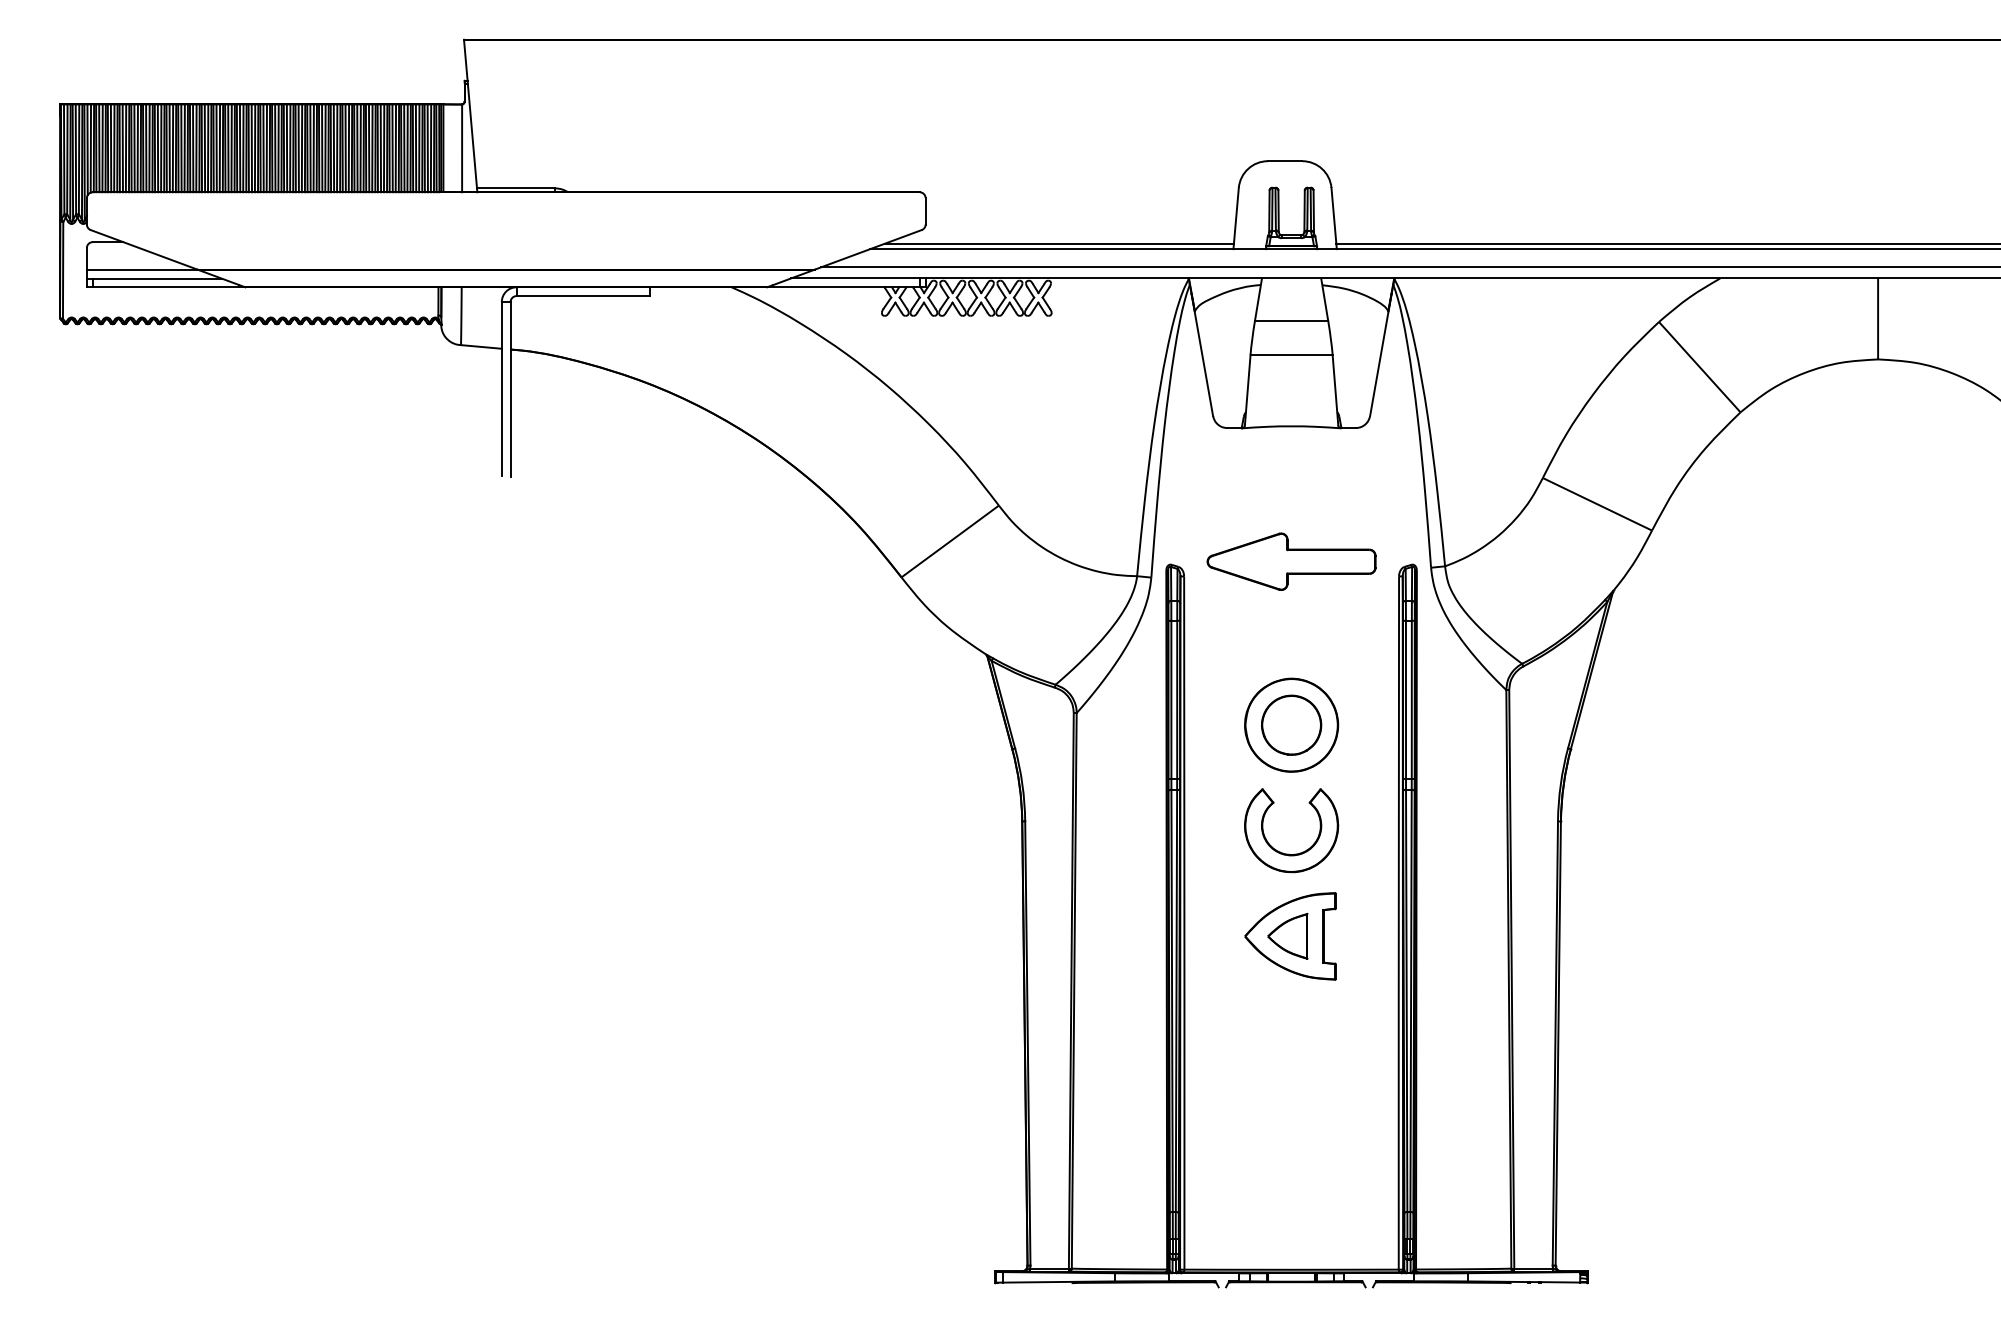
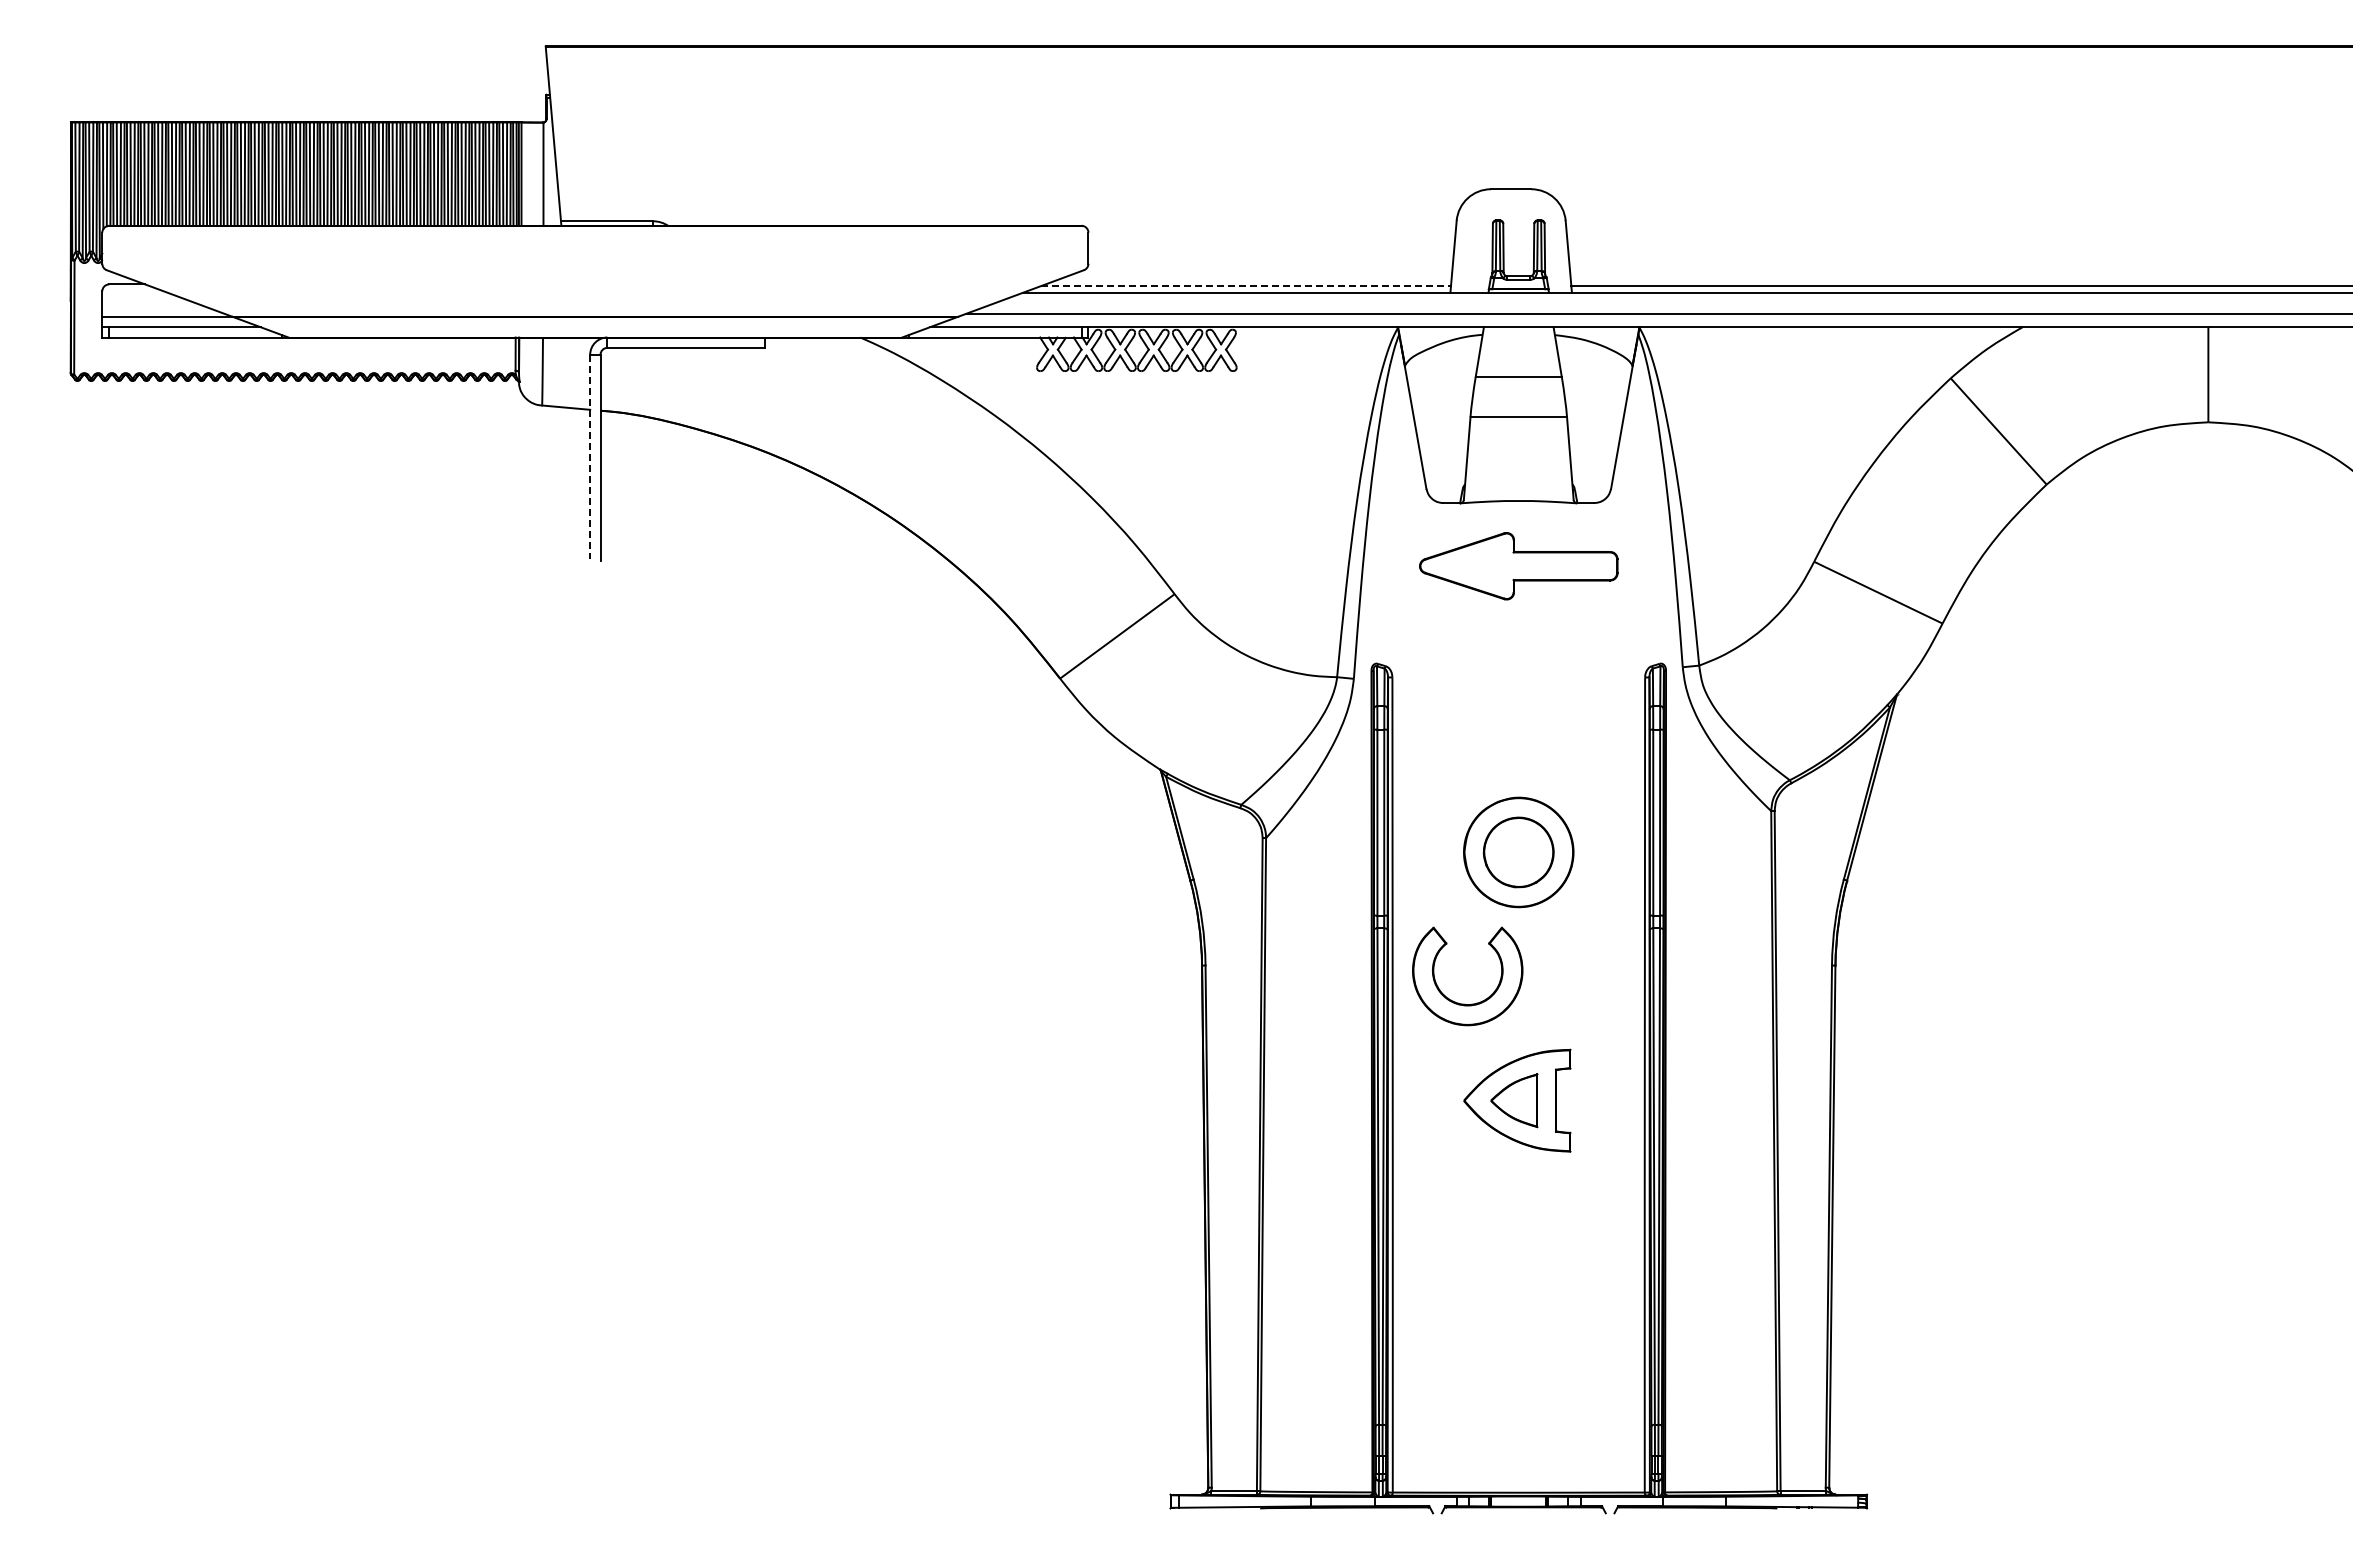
line: (1060, 243) -> (1246, 286), solid -> dashed
line: (502, 389) -> (590, 457), solid -> dashed
part: (1291, 561) -> (1518, 566), moved
part: (1288, 853) -> (1464, 1003), moved

